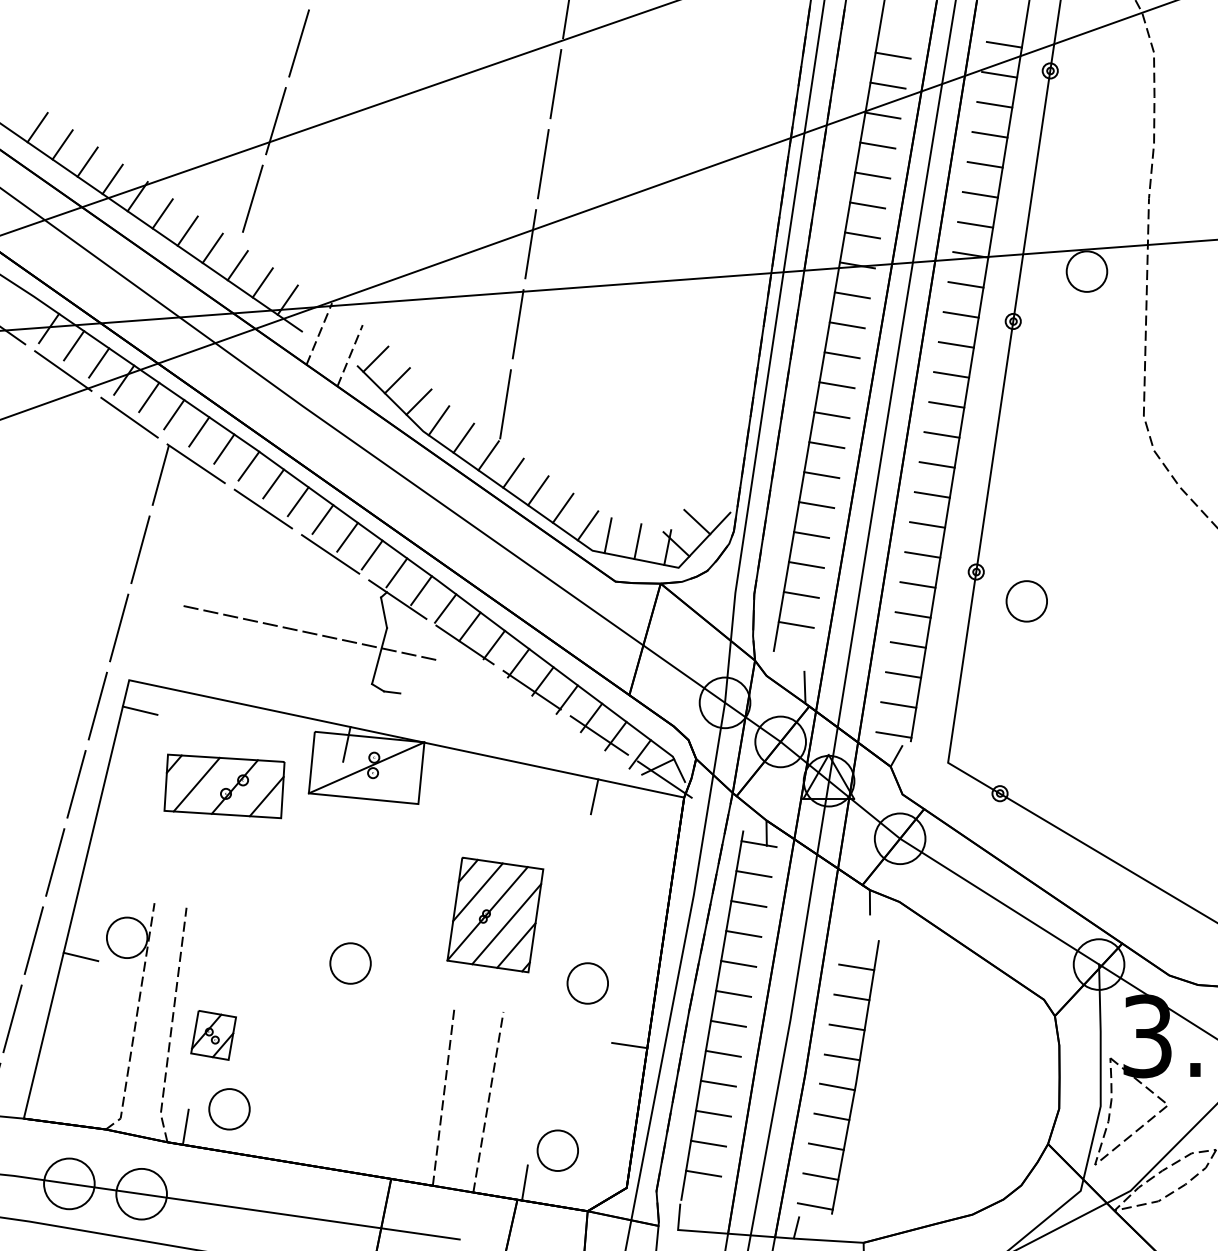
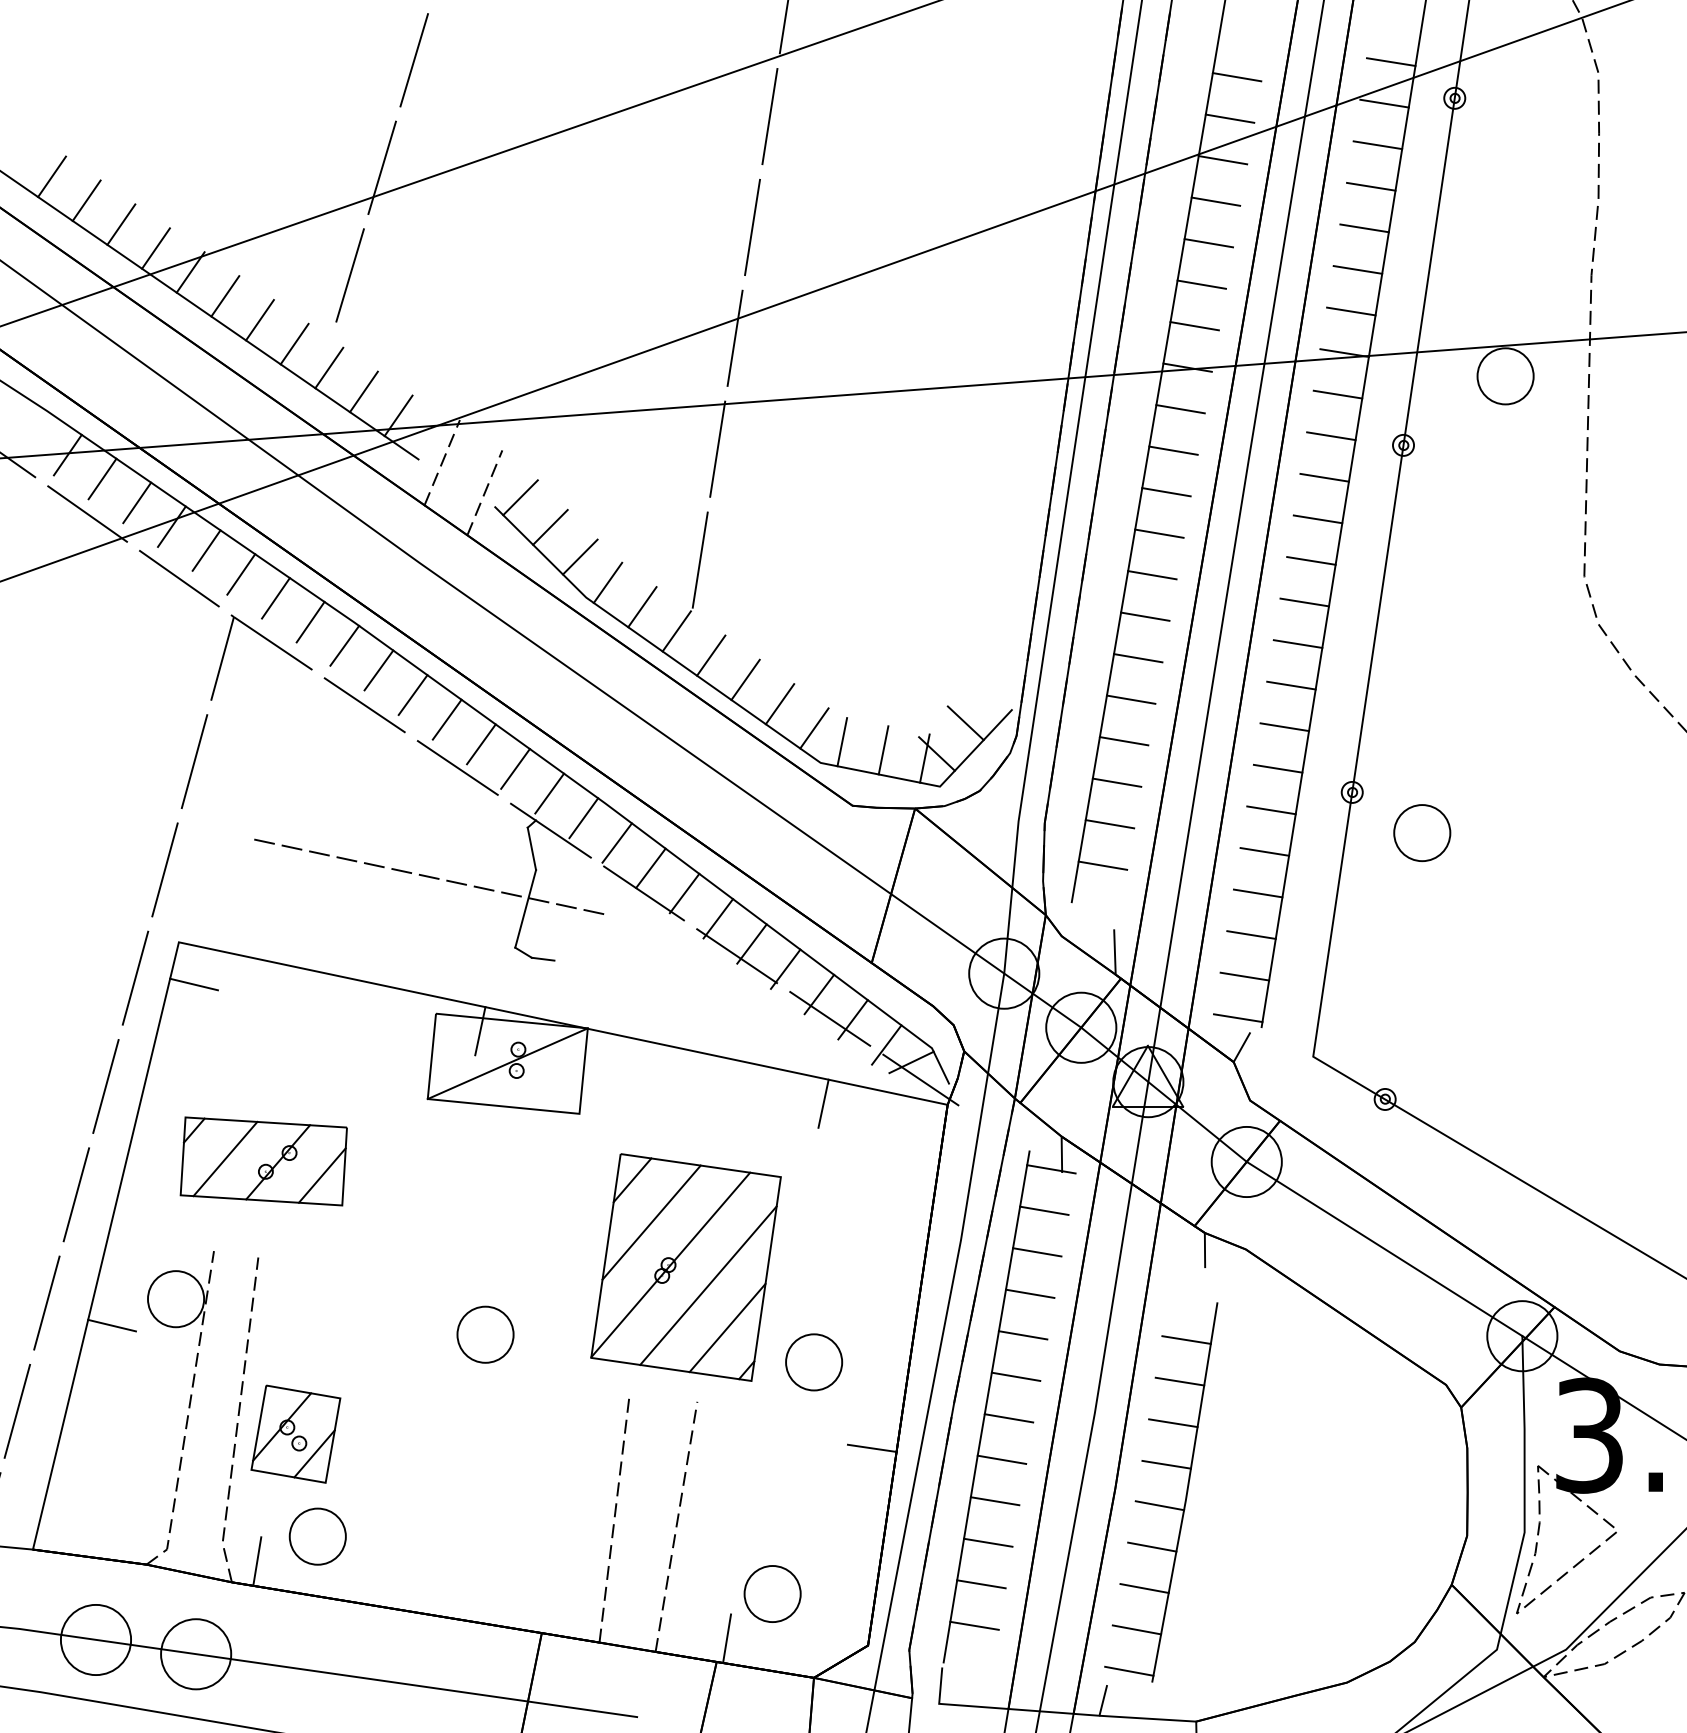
part: (224, 786) -> (263, 1161), moved
part: (495, 914) -> (686, 1266), size x1.43
part: (213, 1035) -> (295, 1434), size x1.43

